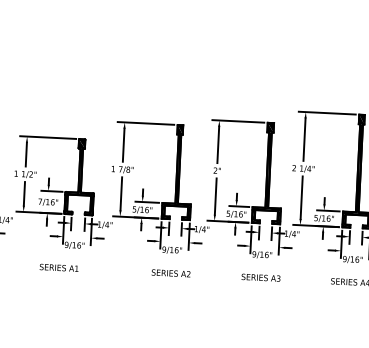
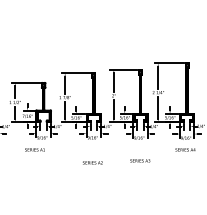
text: (170, 272) -> (92, 162), moved
text: (261, 277) -> (140, 160), moved

